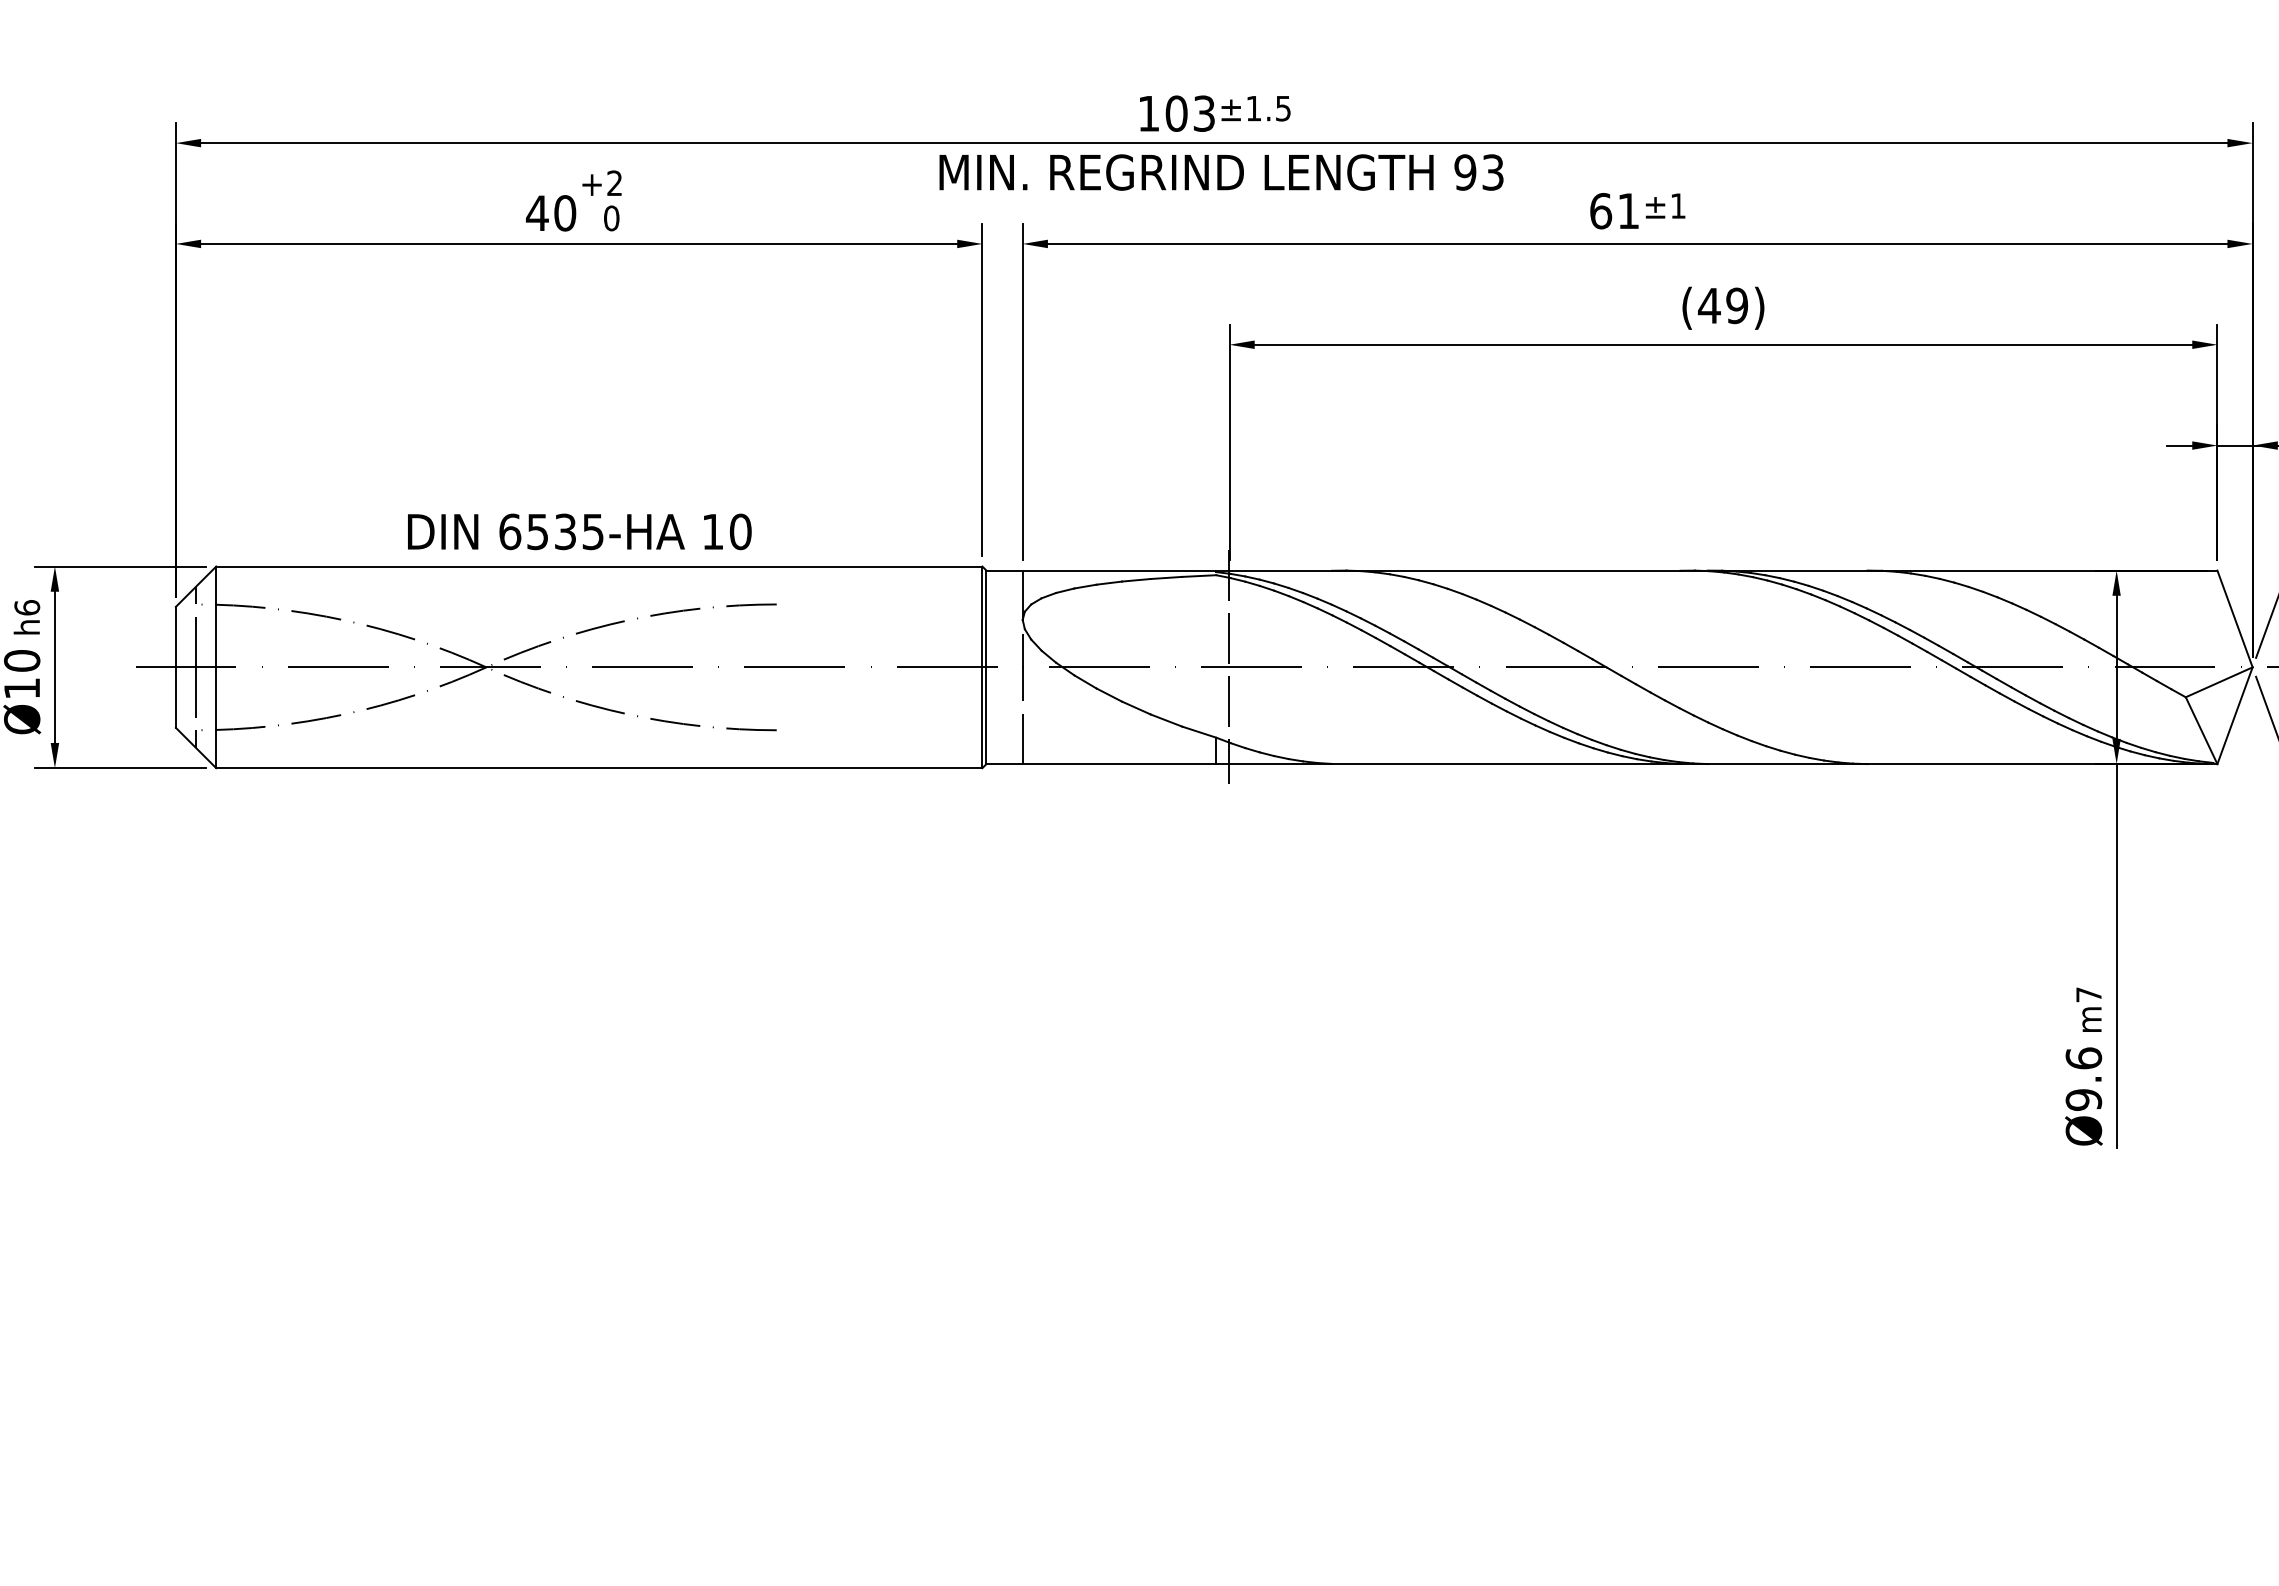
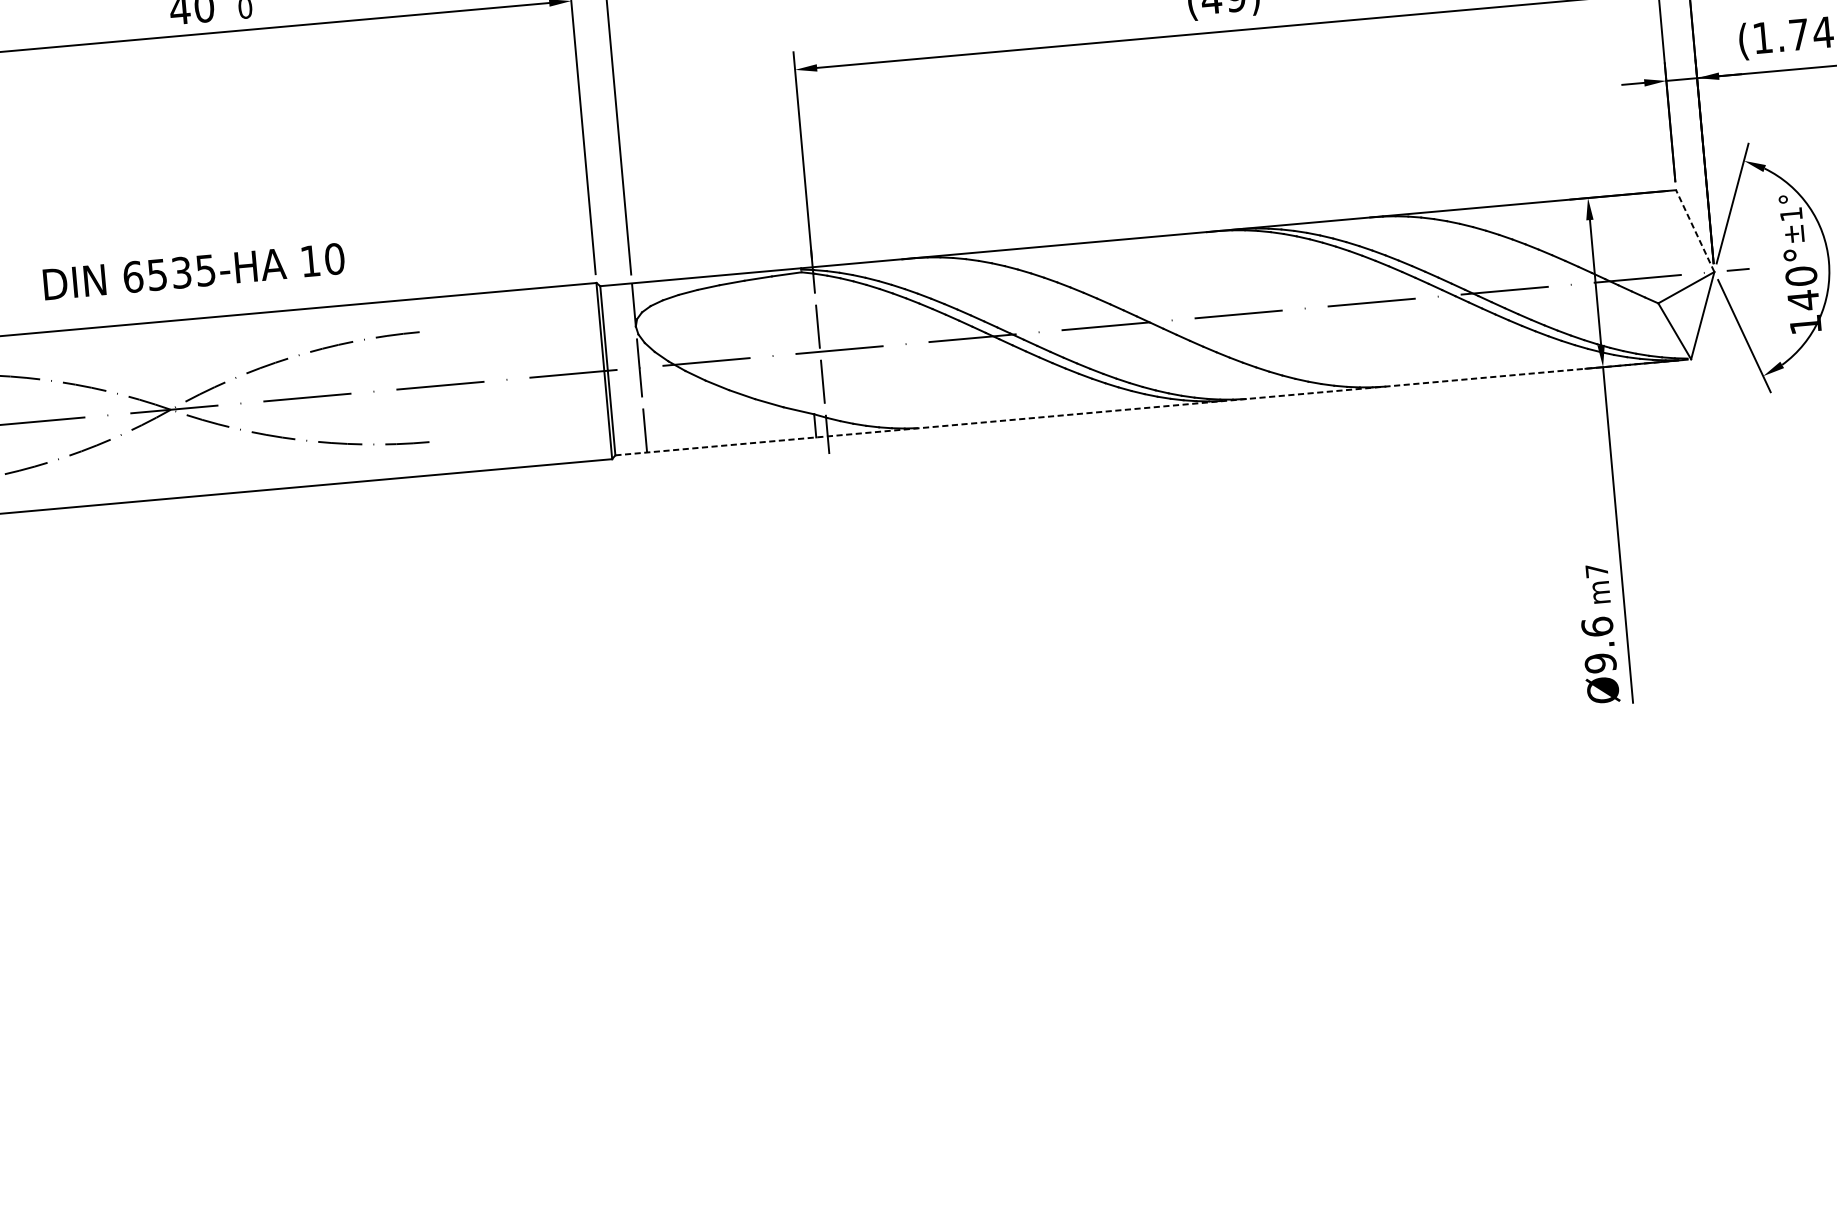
text: (579, 531) -> (193, 271), moved
line: (2234, 618) -> (1694, 230), solid -> dashed
line: (1602, 764) -> (1153, 407), solid -> dashed

